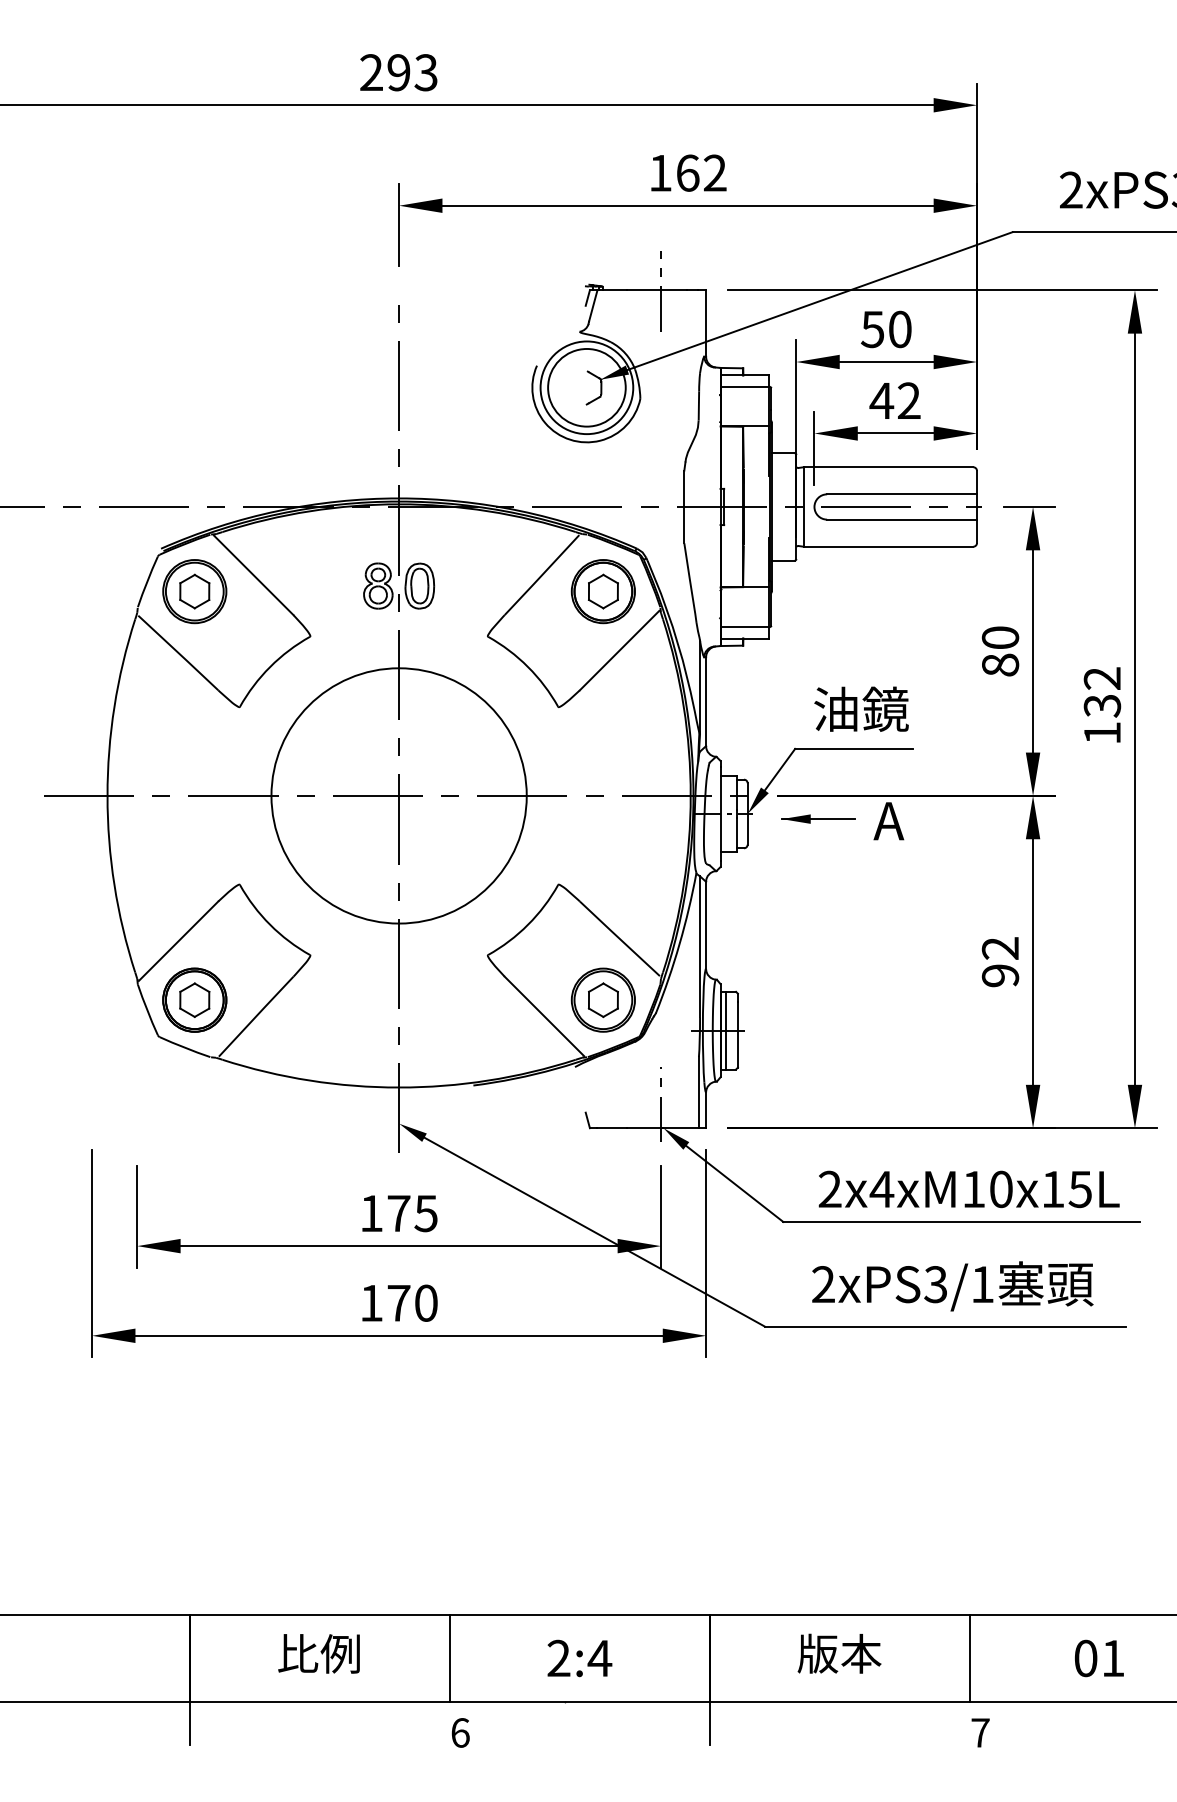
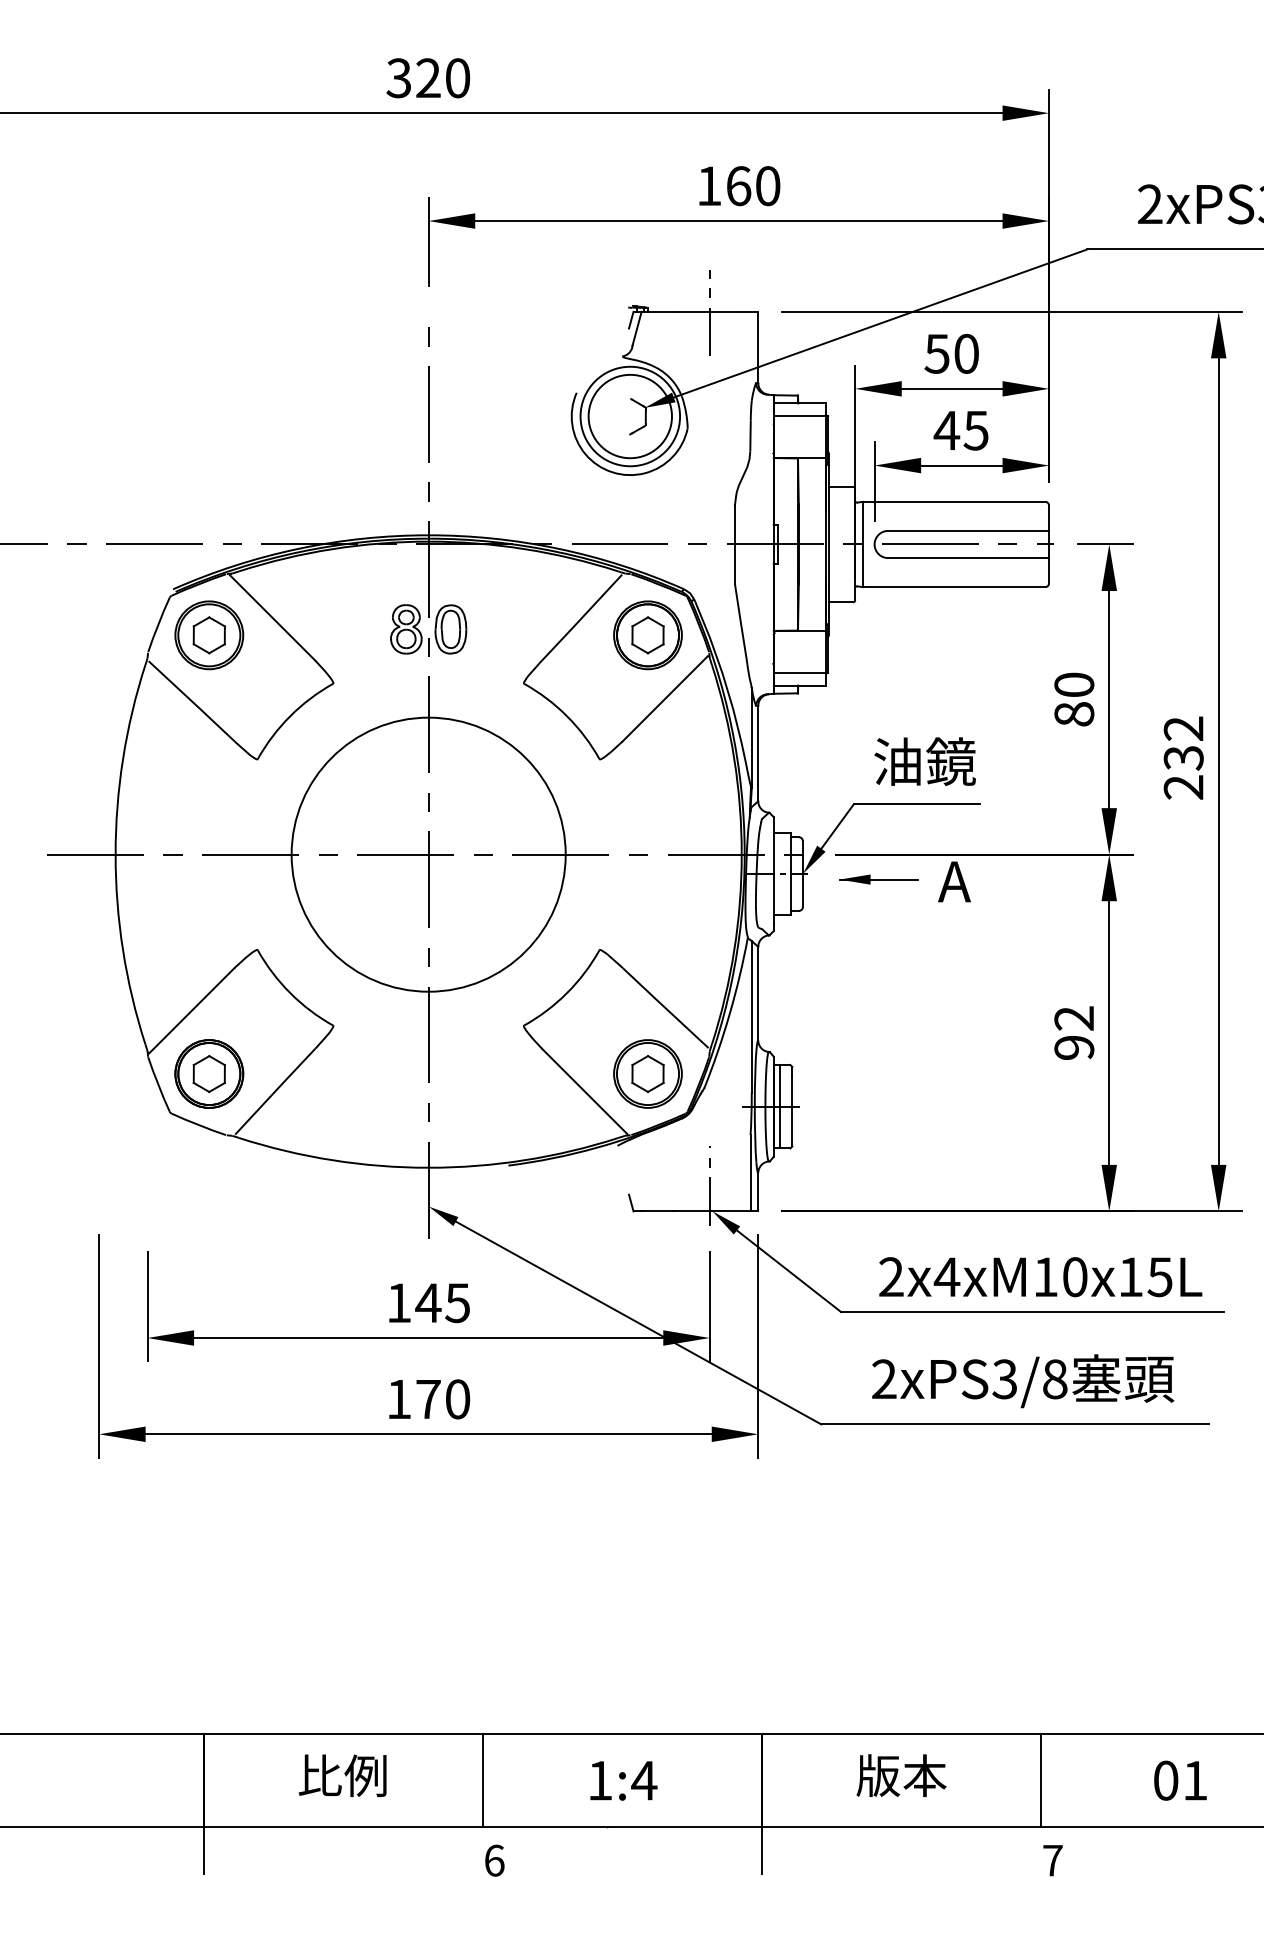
text: (398, 72) -> (428, 78), 293 -> 320
text: (715, 172) -> (768, 185), 162 -> 160
text: (908, 400) -> (975, 430), 42 -> 45
text: (1101, 733) -> (1182, 787), 132 -> 232
text: (398, 1213) -> (428, 1303), 175 -> 145
text: (982, 1284) -> (1054, 1379), 2xPS3/1 -> 2xPS3/8
text: (558, 1657) -> (599, 1779), 2:4 -> 1:4

